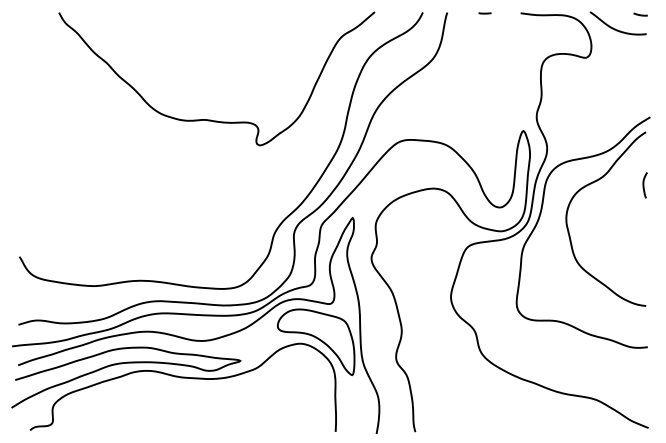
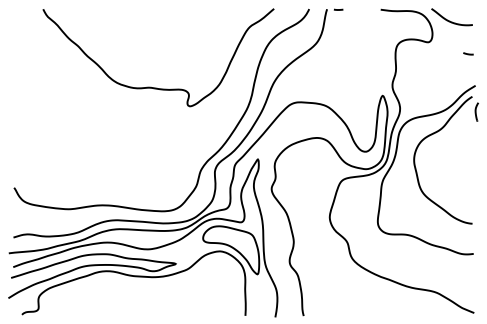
line: (484, 13) -> (338, 9), moved
curve: (640, 14) -> (468, 53), moved
part: (644, 185) -> (476, 112), moved

